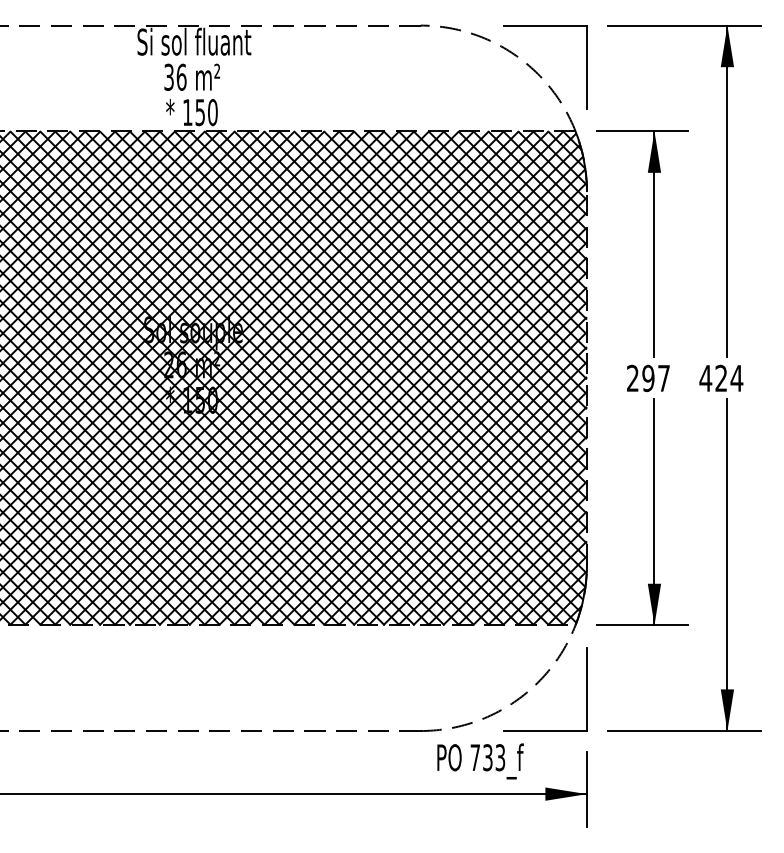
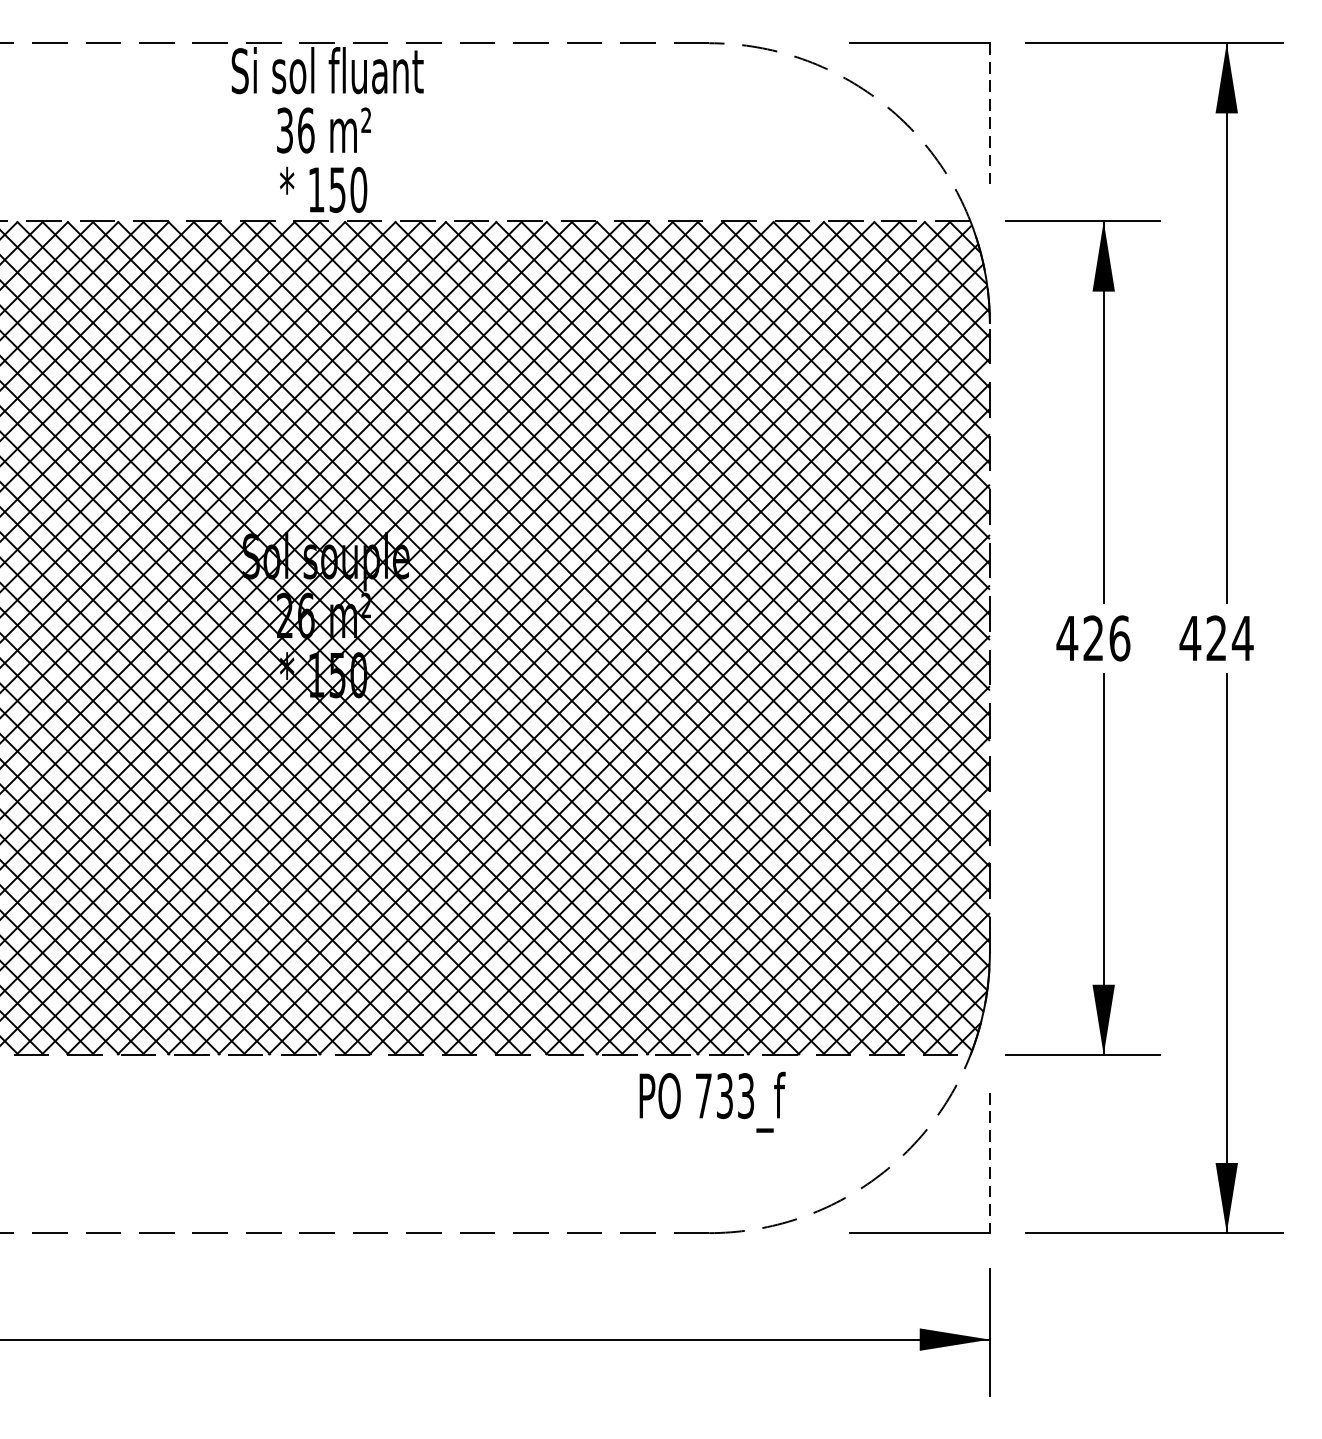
line: (586, 67) -> (989, 113), solid -> dashed
text: (648, 378) -> (1093, 638), 297 -> 426
line: (586, 689) -> (989, 1163), solid -> dashed
text: (480, 761) -> (712, 1102), moved

